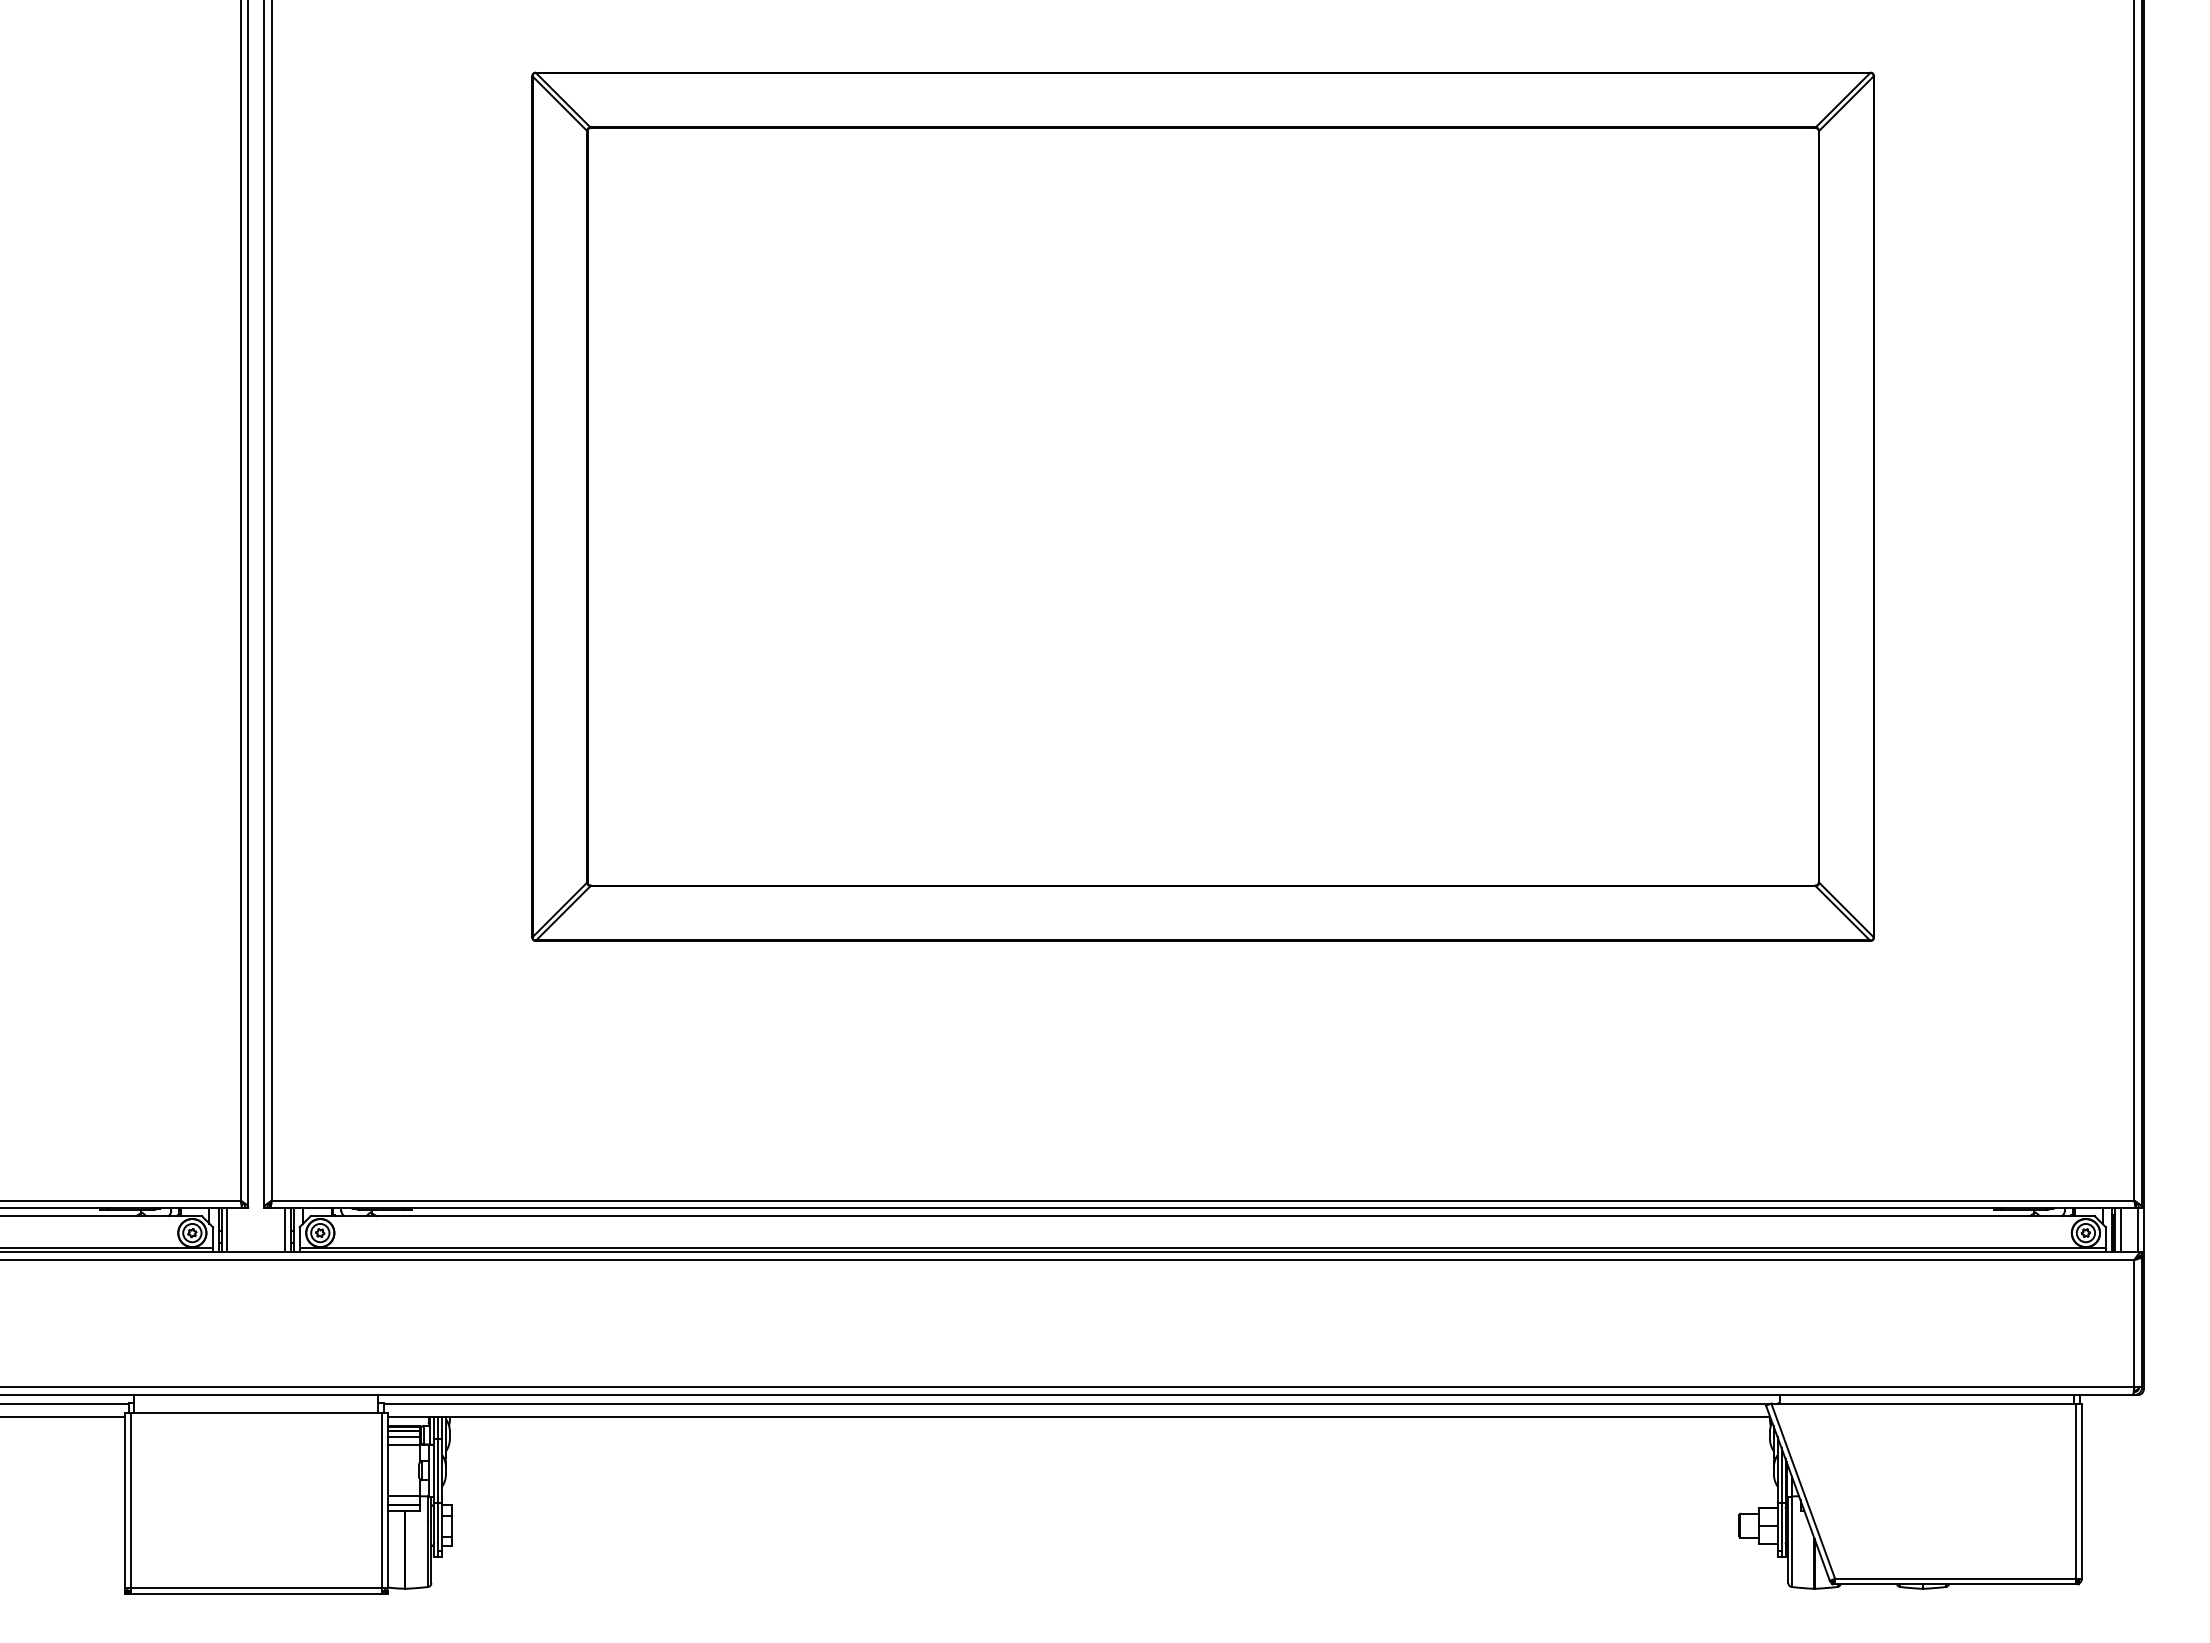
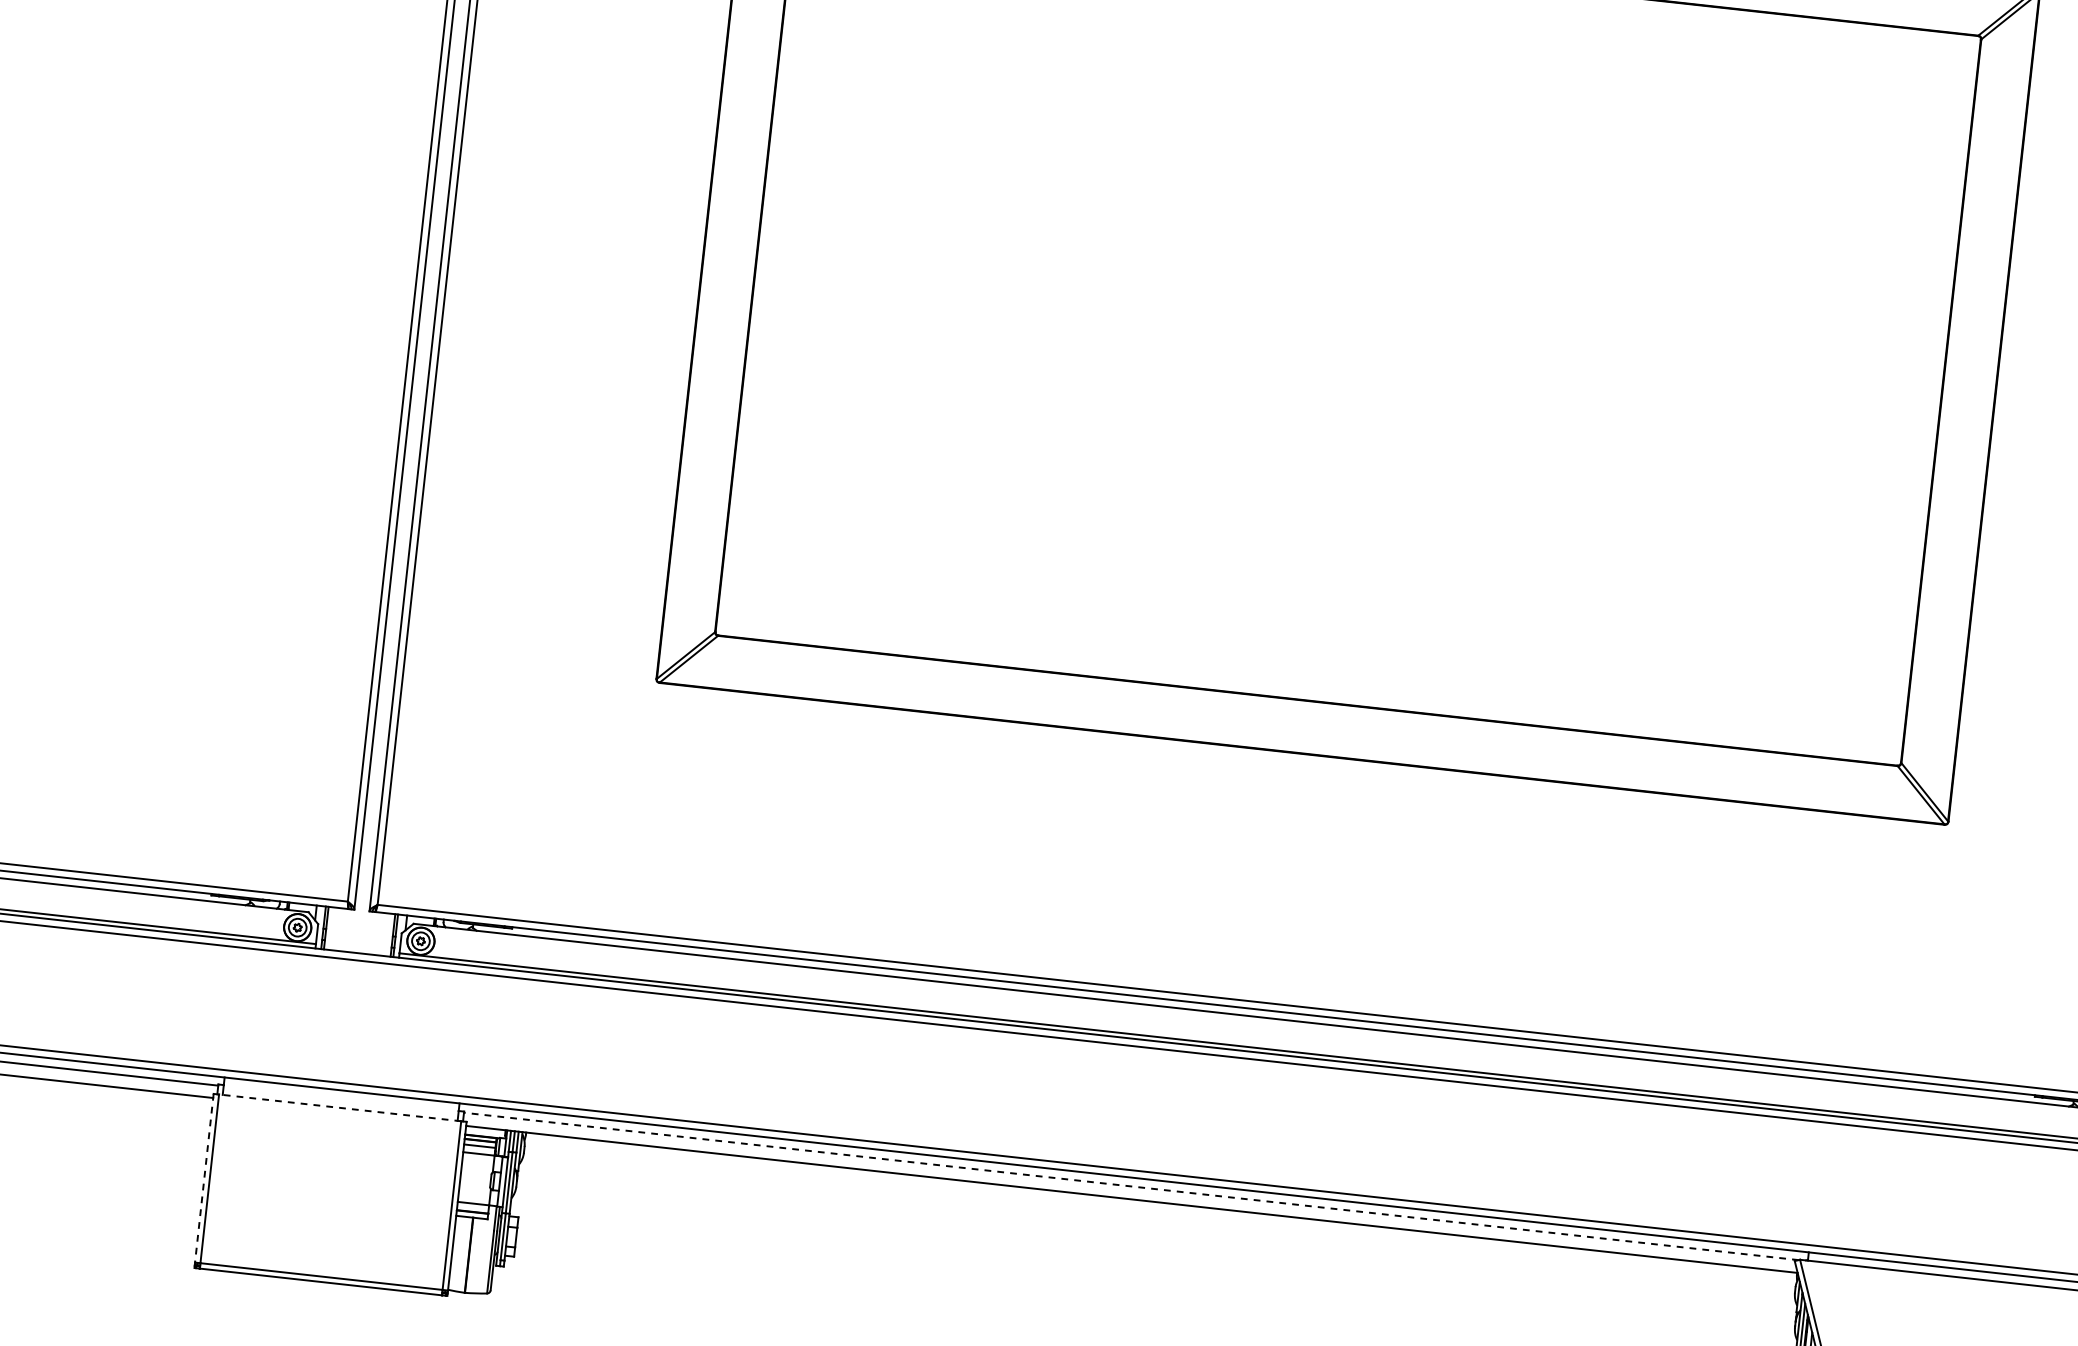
line: (227, 1230) -> (331, 928), removed
line: (285, 1230) -> (387, 935), removed
line: (1076, 1404) -> (1130, 1186), solid -> dashed
line: (256, 1413) -> (340, 1108), solid -> dashed
line: (124, 1500) -> (203, 1177), solid -> dashed

